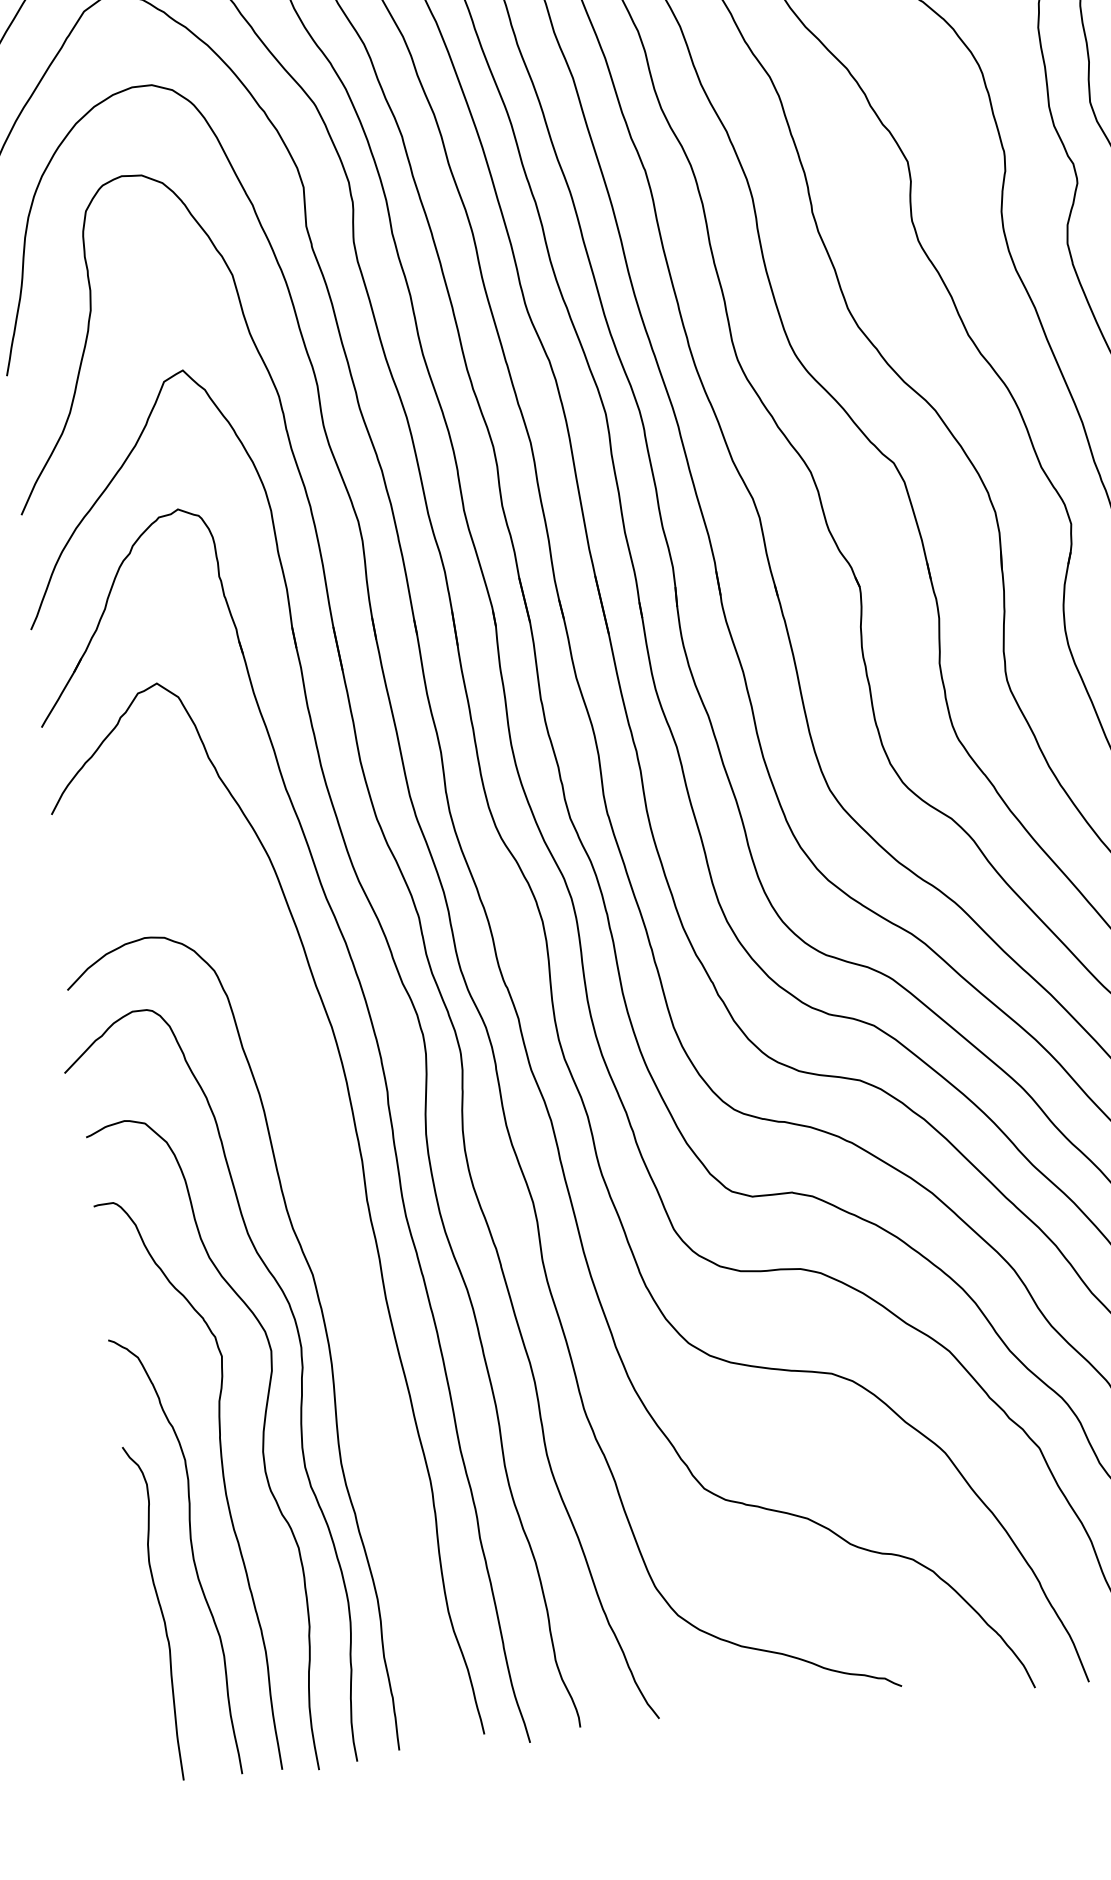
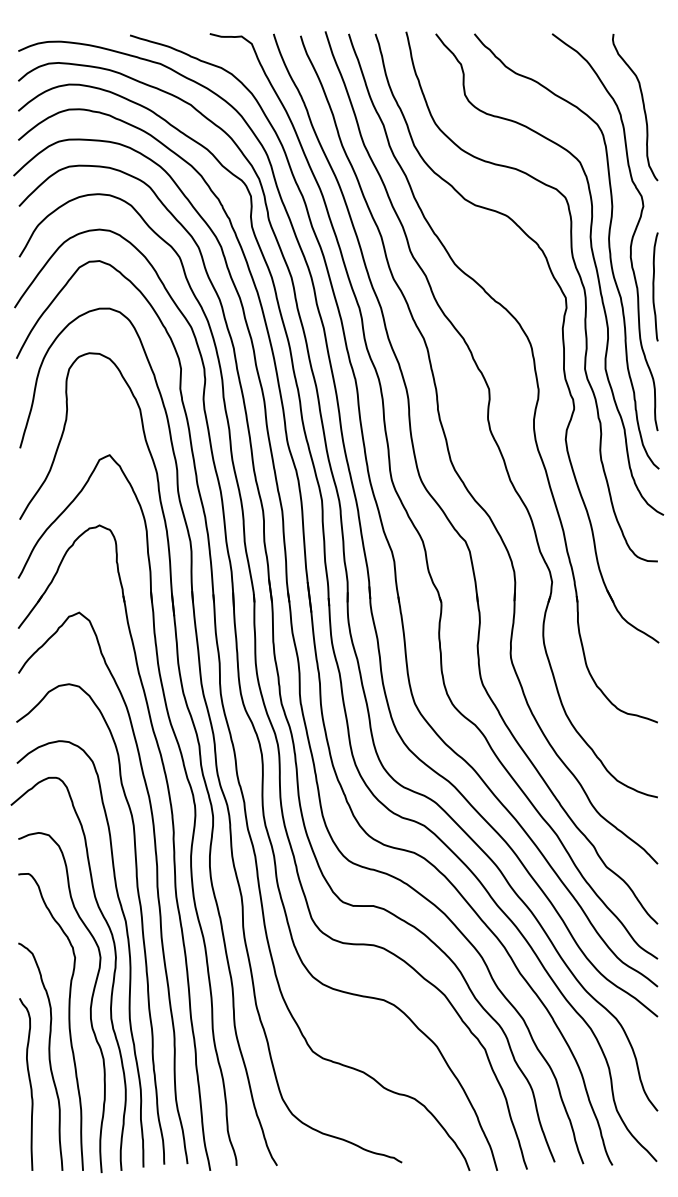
curve: (340, 1262) -> (140, 916), added

